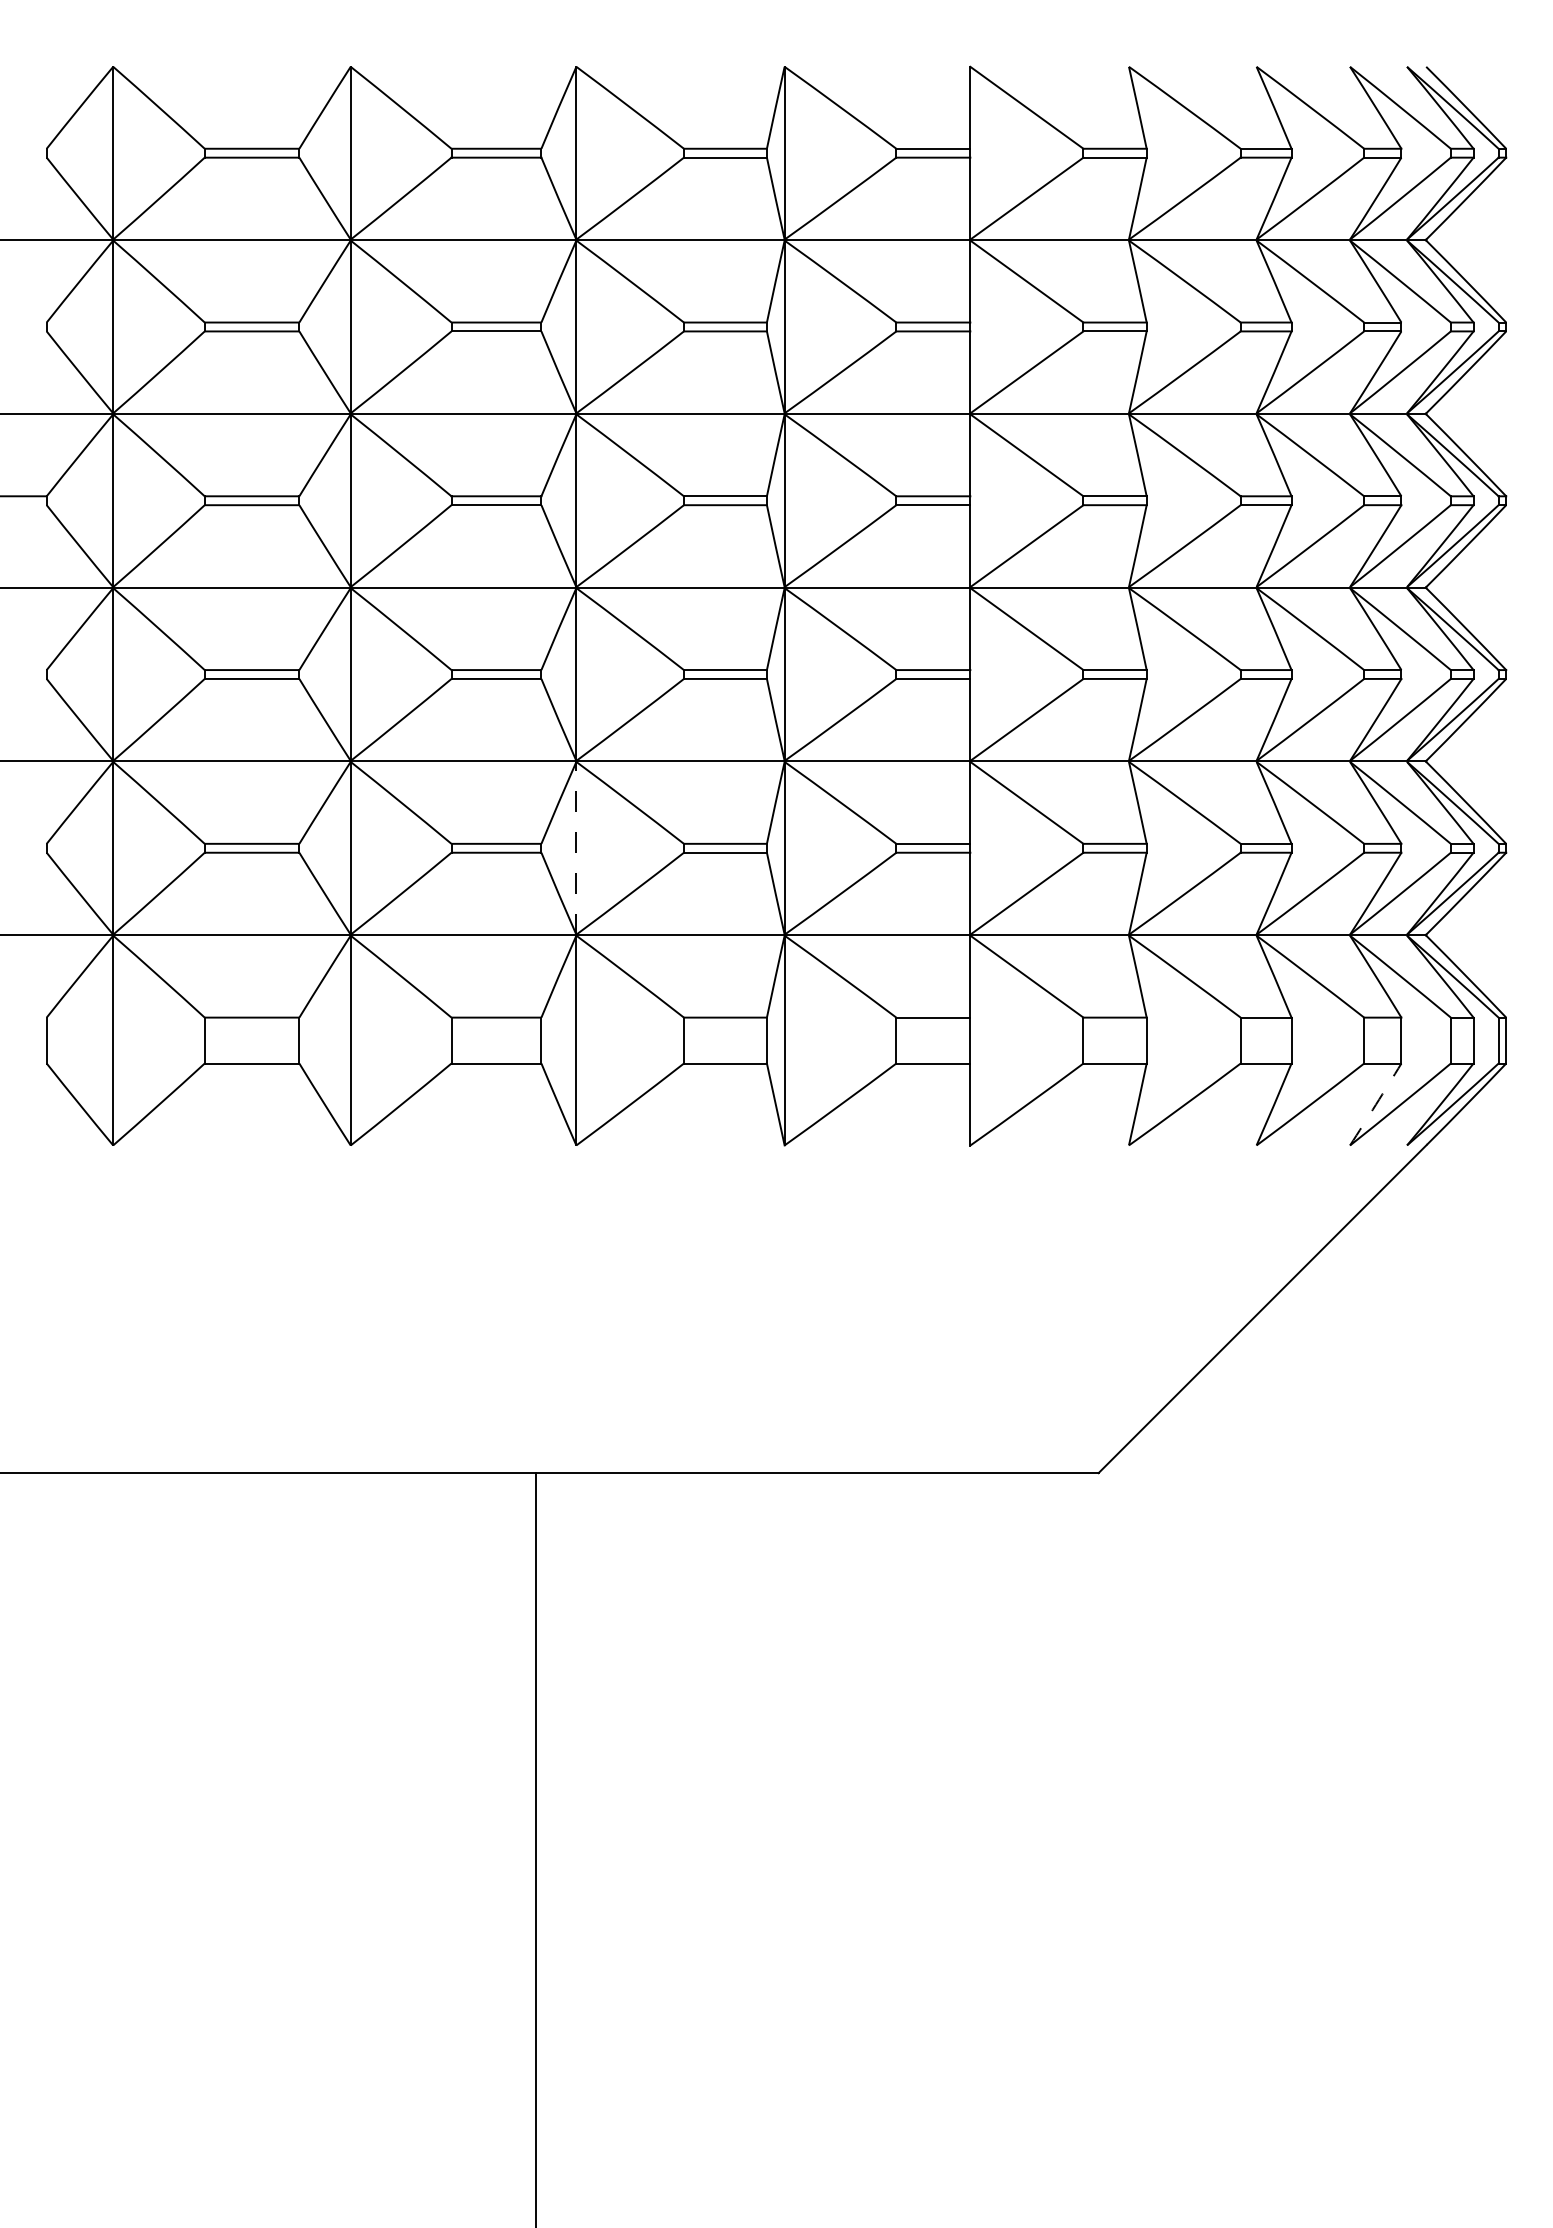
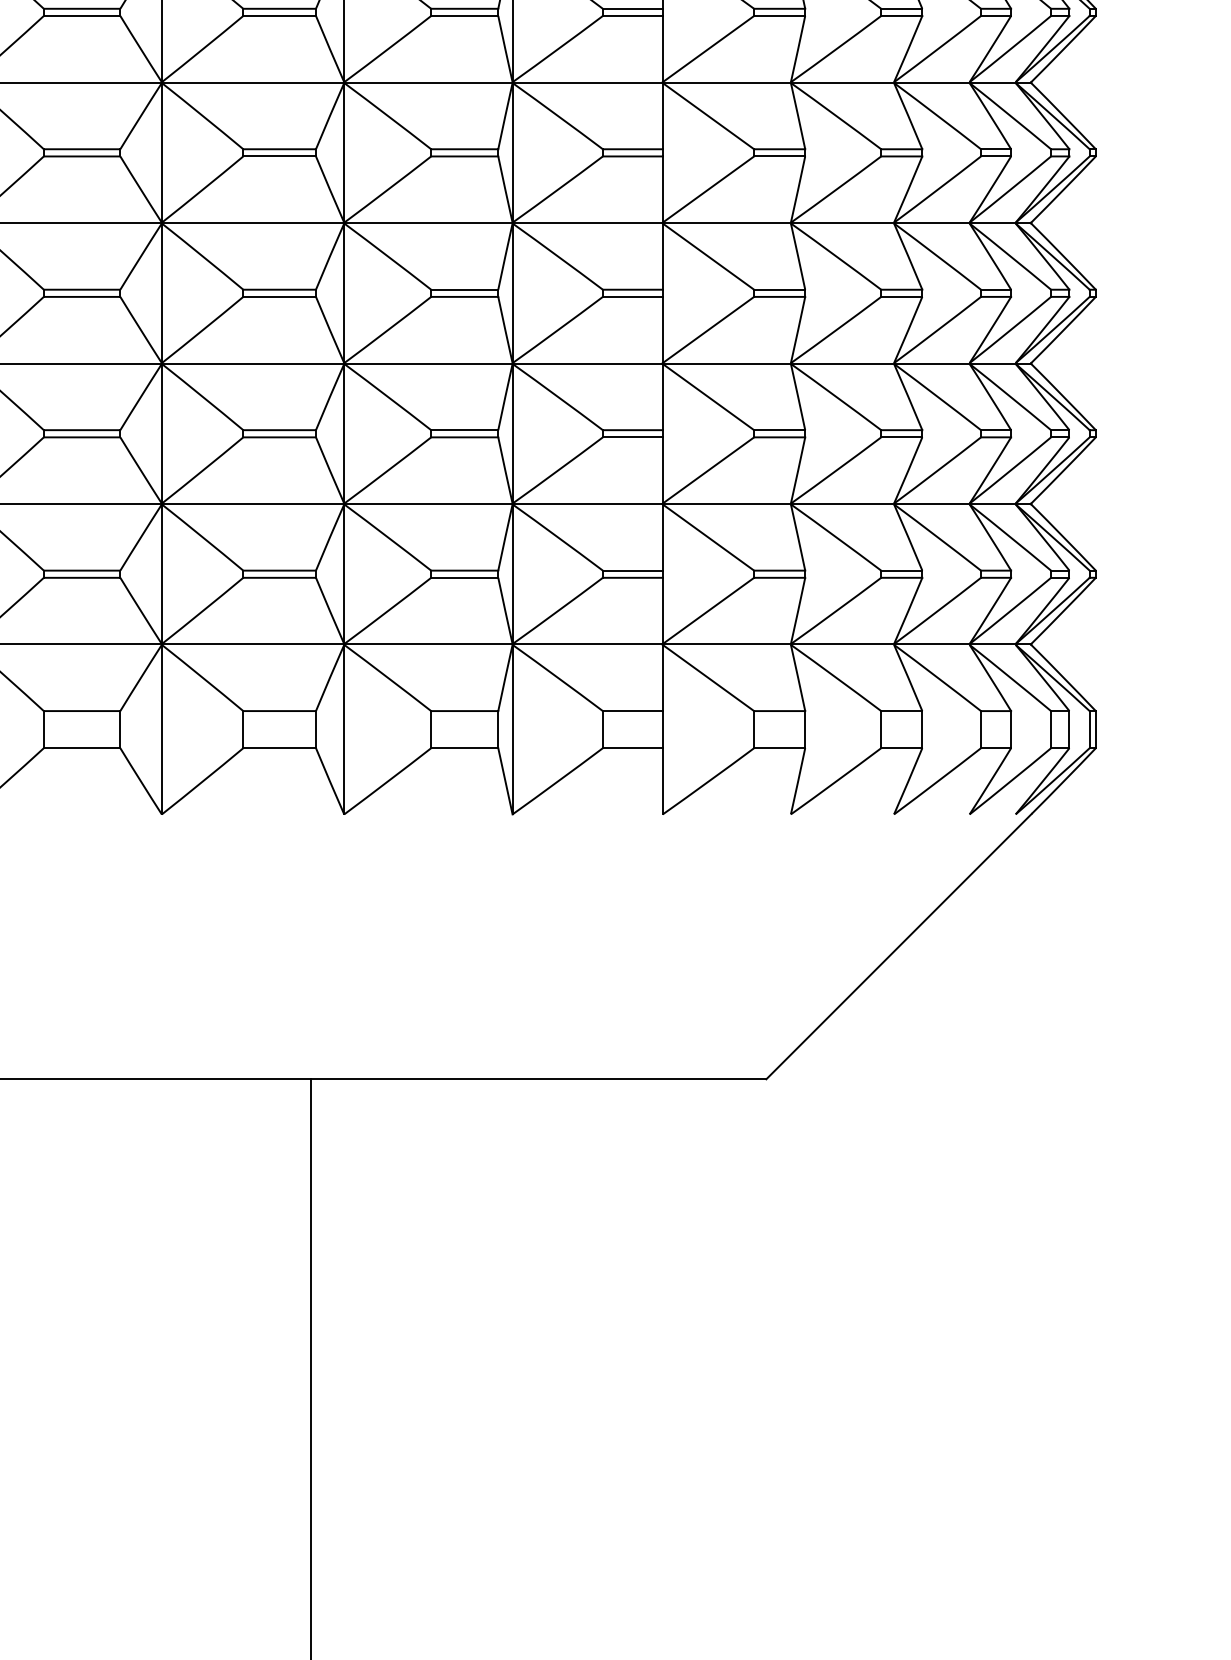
line: (576, 847) -> (344, 573), dashed -> solid
arc: (1375, 1104) -> (990, 781), dashed -> solid

